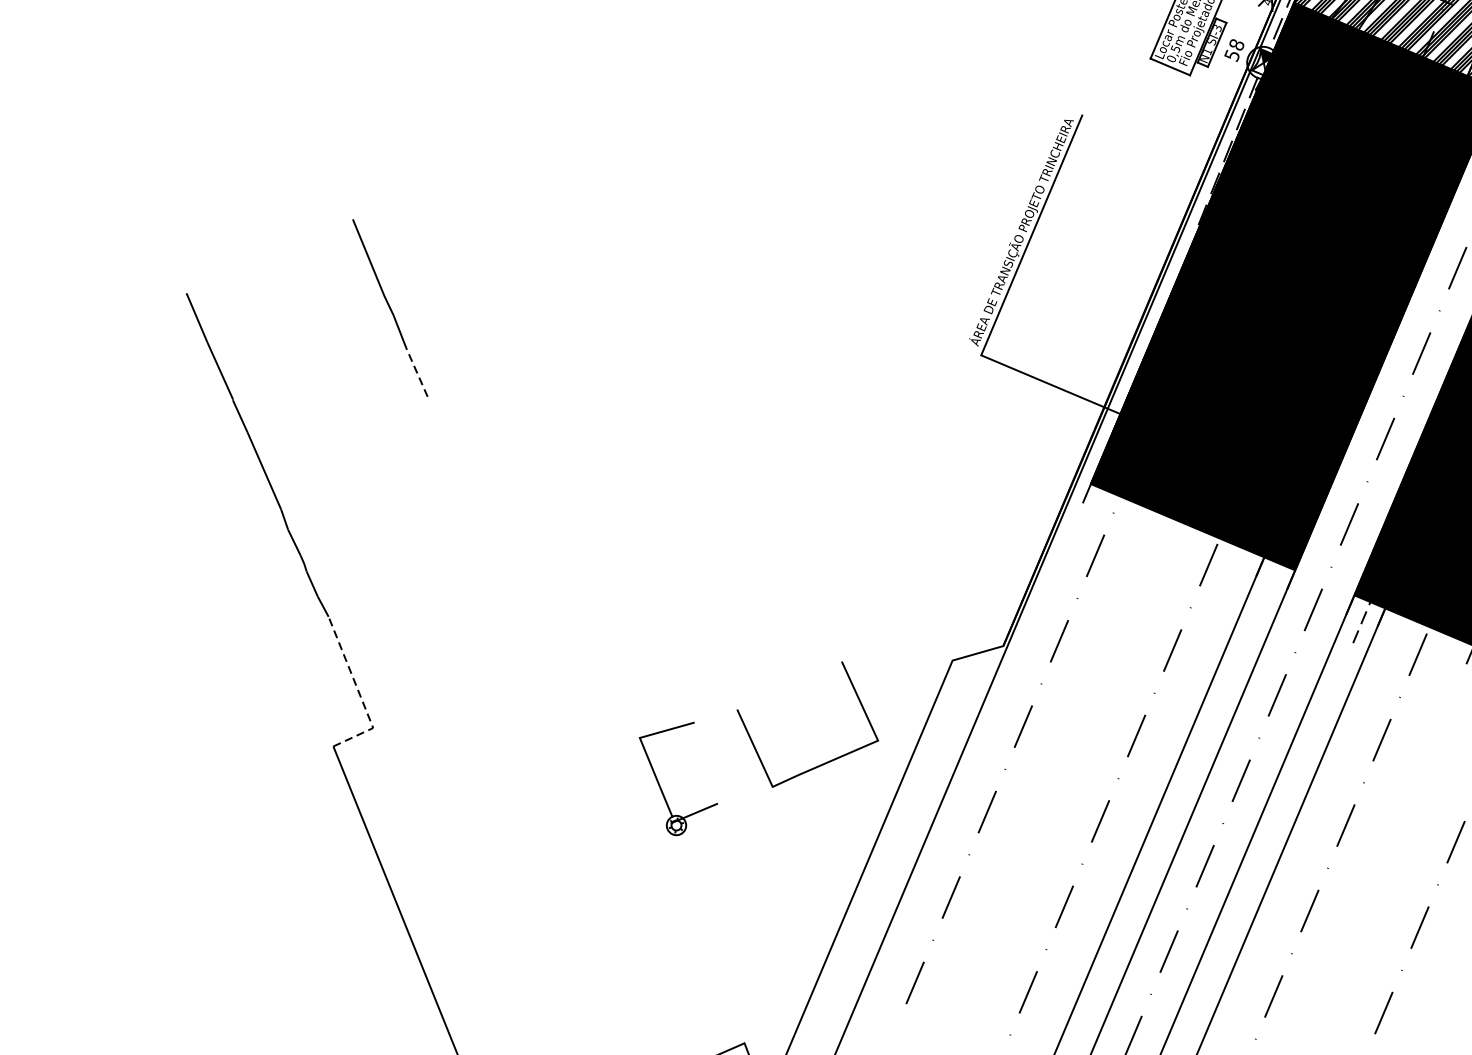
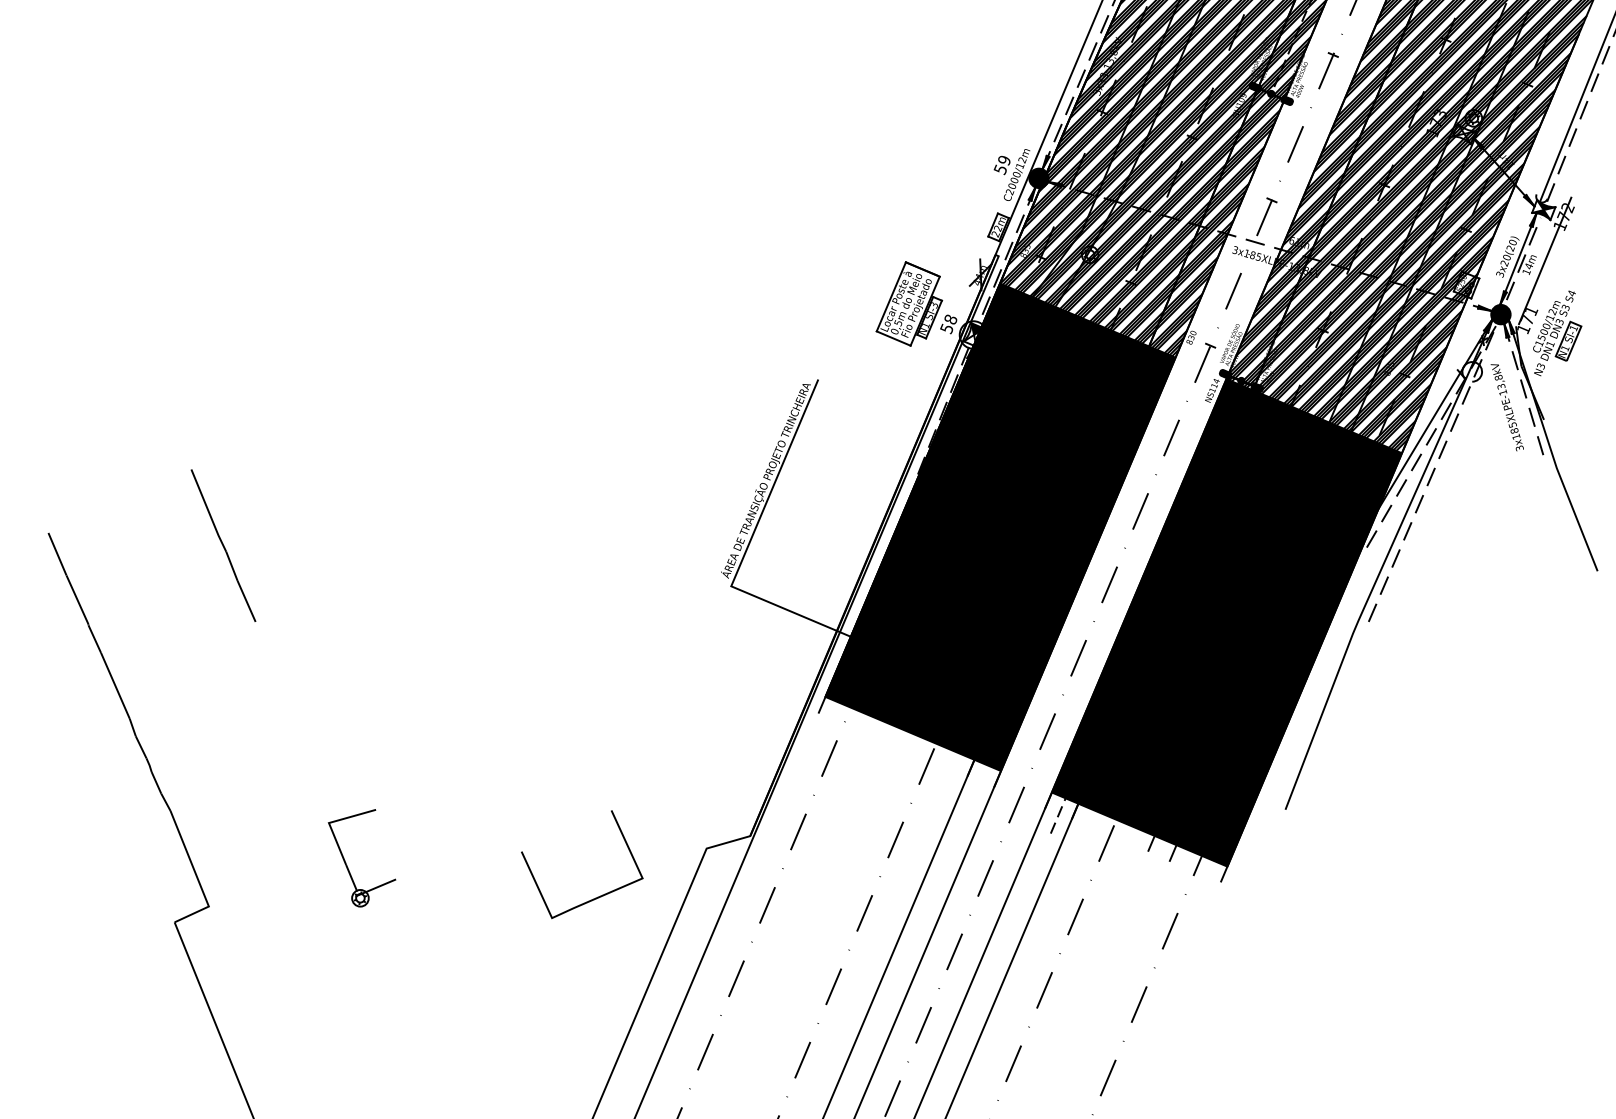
line: (417, 371) -> (246, 600), dashed -> solid
line: (358, 693) -> (196, 876), dashed -> solid
line: (825, 761) -> (597, 896), moved
part: (660, 783) -> (346, 862), moved

